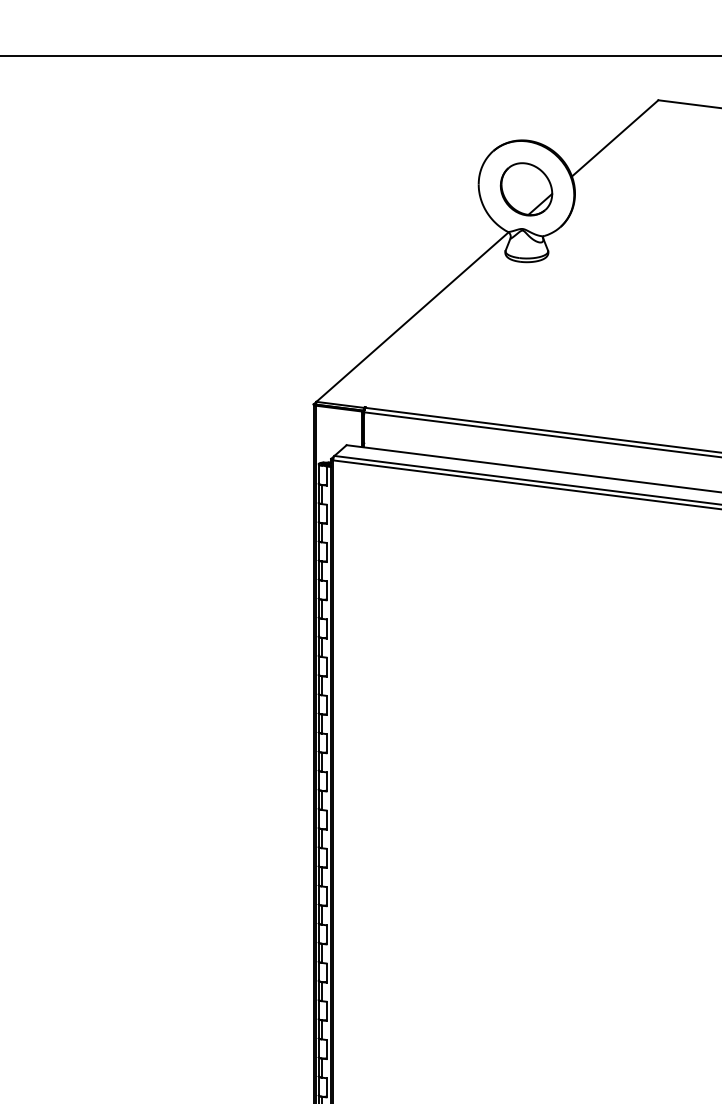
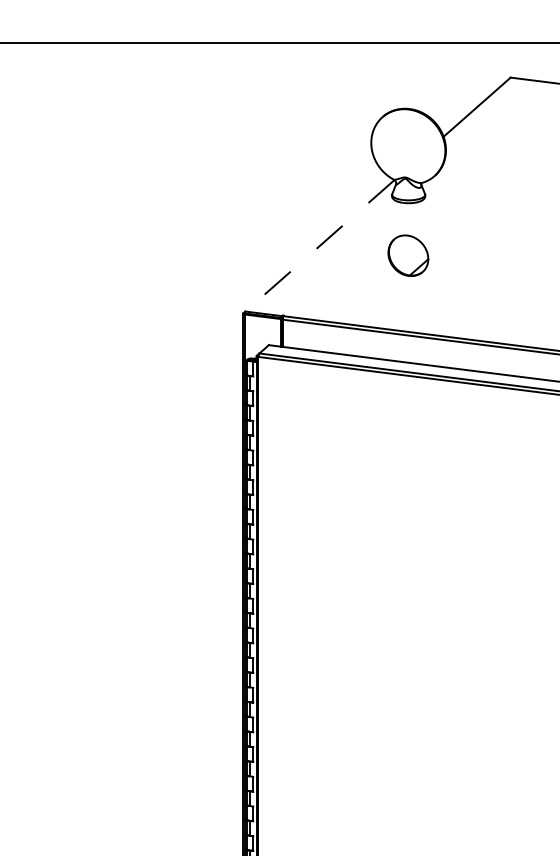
part: (526, 189) -> (408, 255), moved
line: (411, 317) -> (319, 246), solid -> dashed

